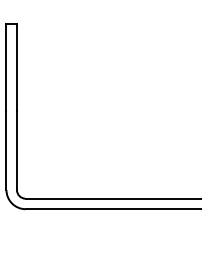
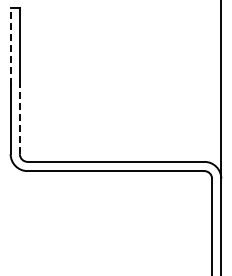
line: (6, 67) -> (10, 46), solid -> dashed
line: (16, 150) -> (19, 119), solid -> dashed

